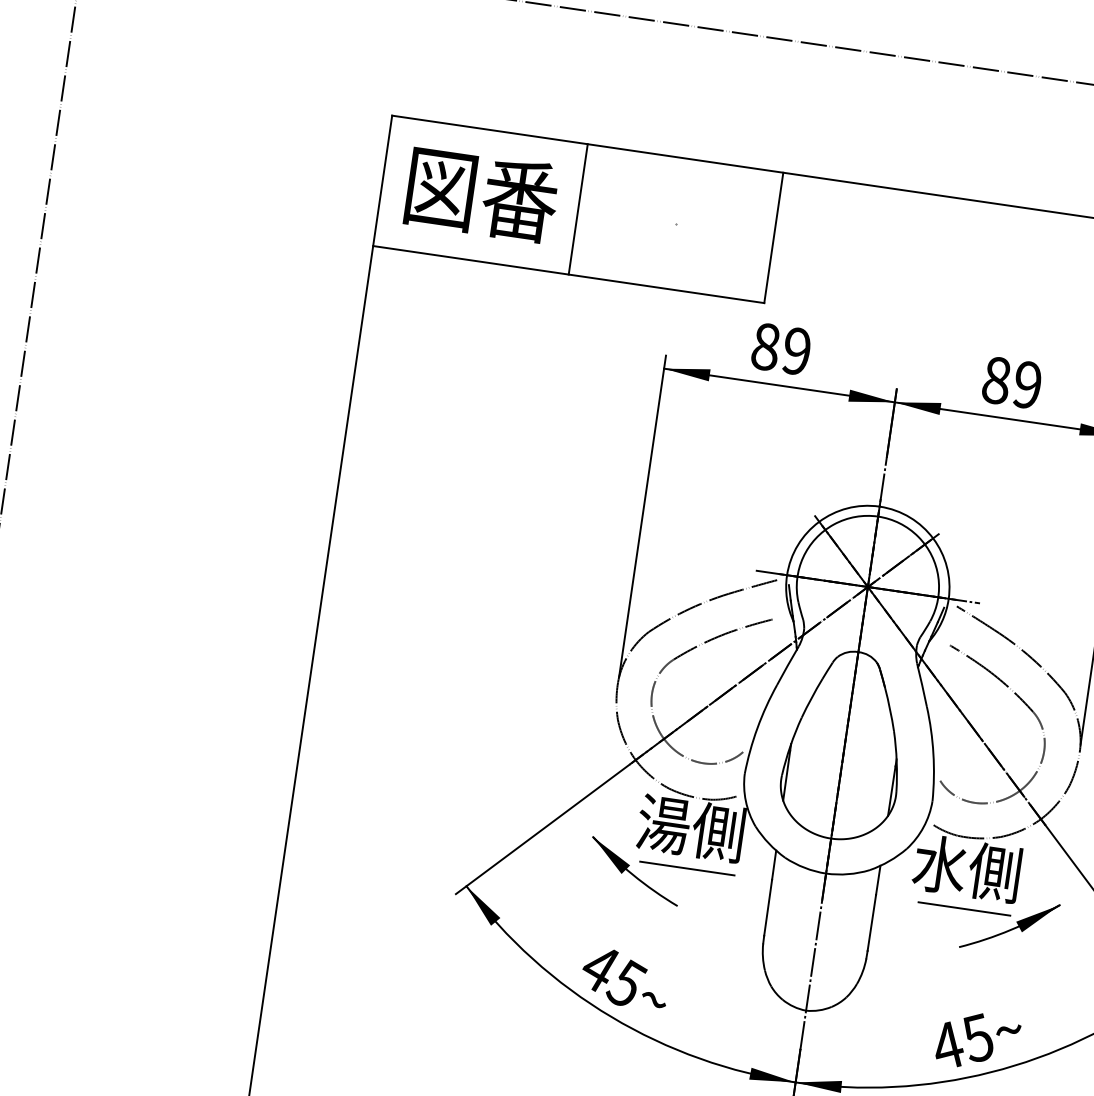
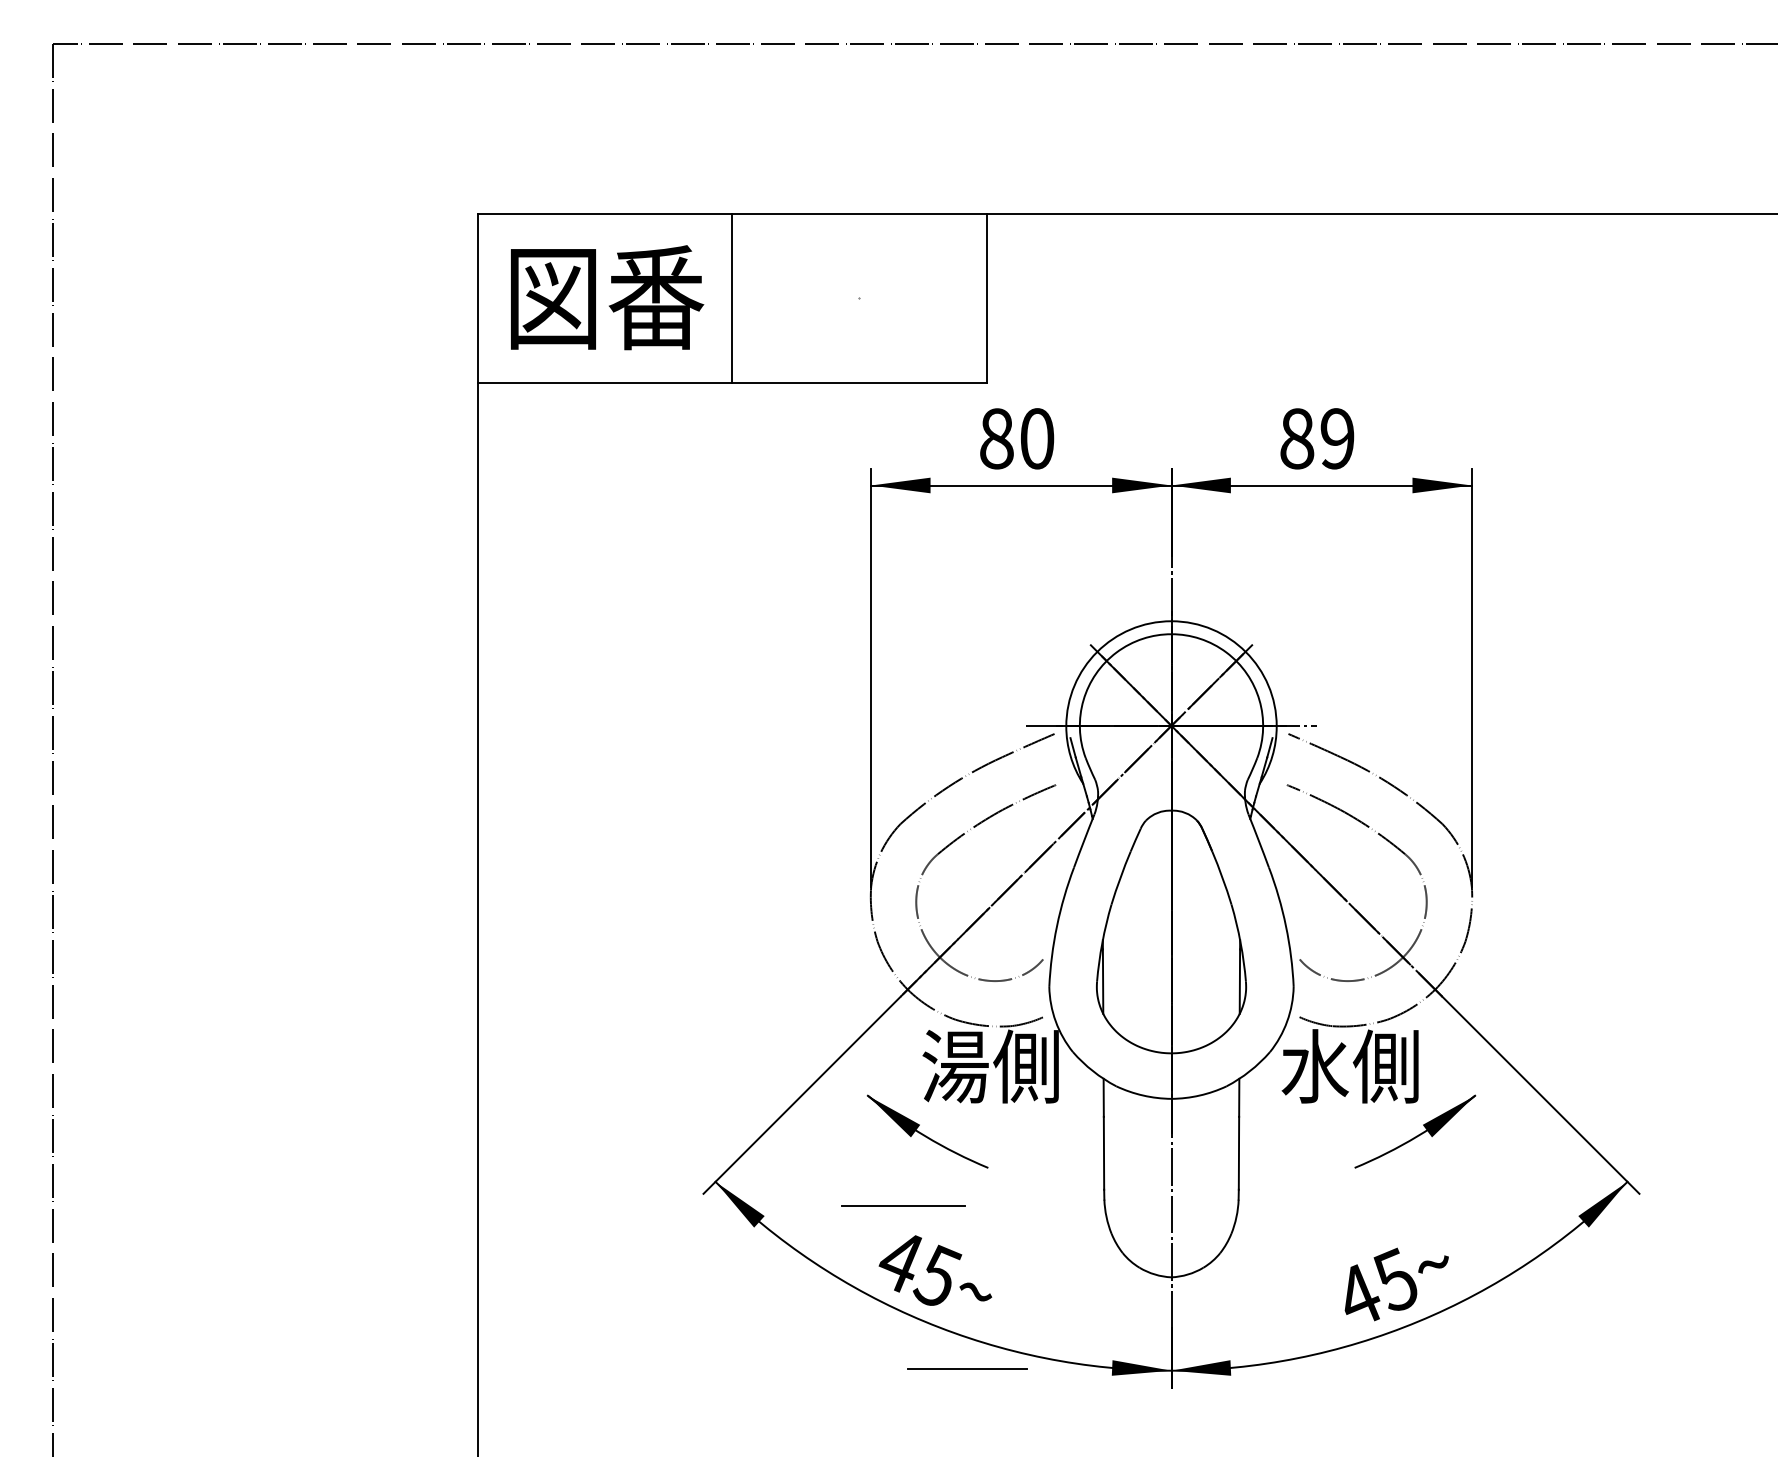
text: (797, 351) -> (1037, 438), 89 -> 80
line: (687, 867) -> (903, 1205), moved
line: (964, 908) -> (967, 1368), moved

